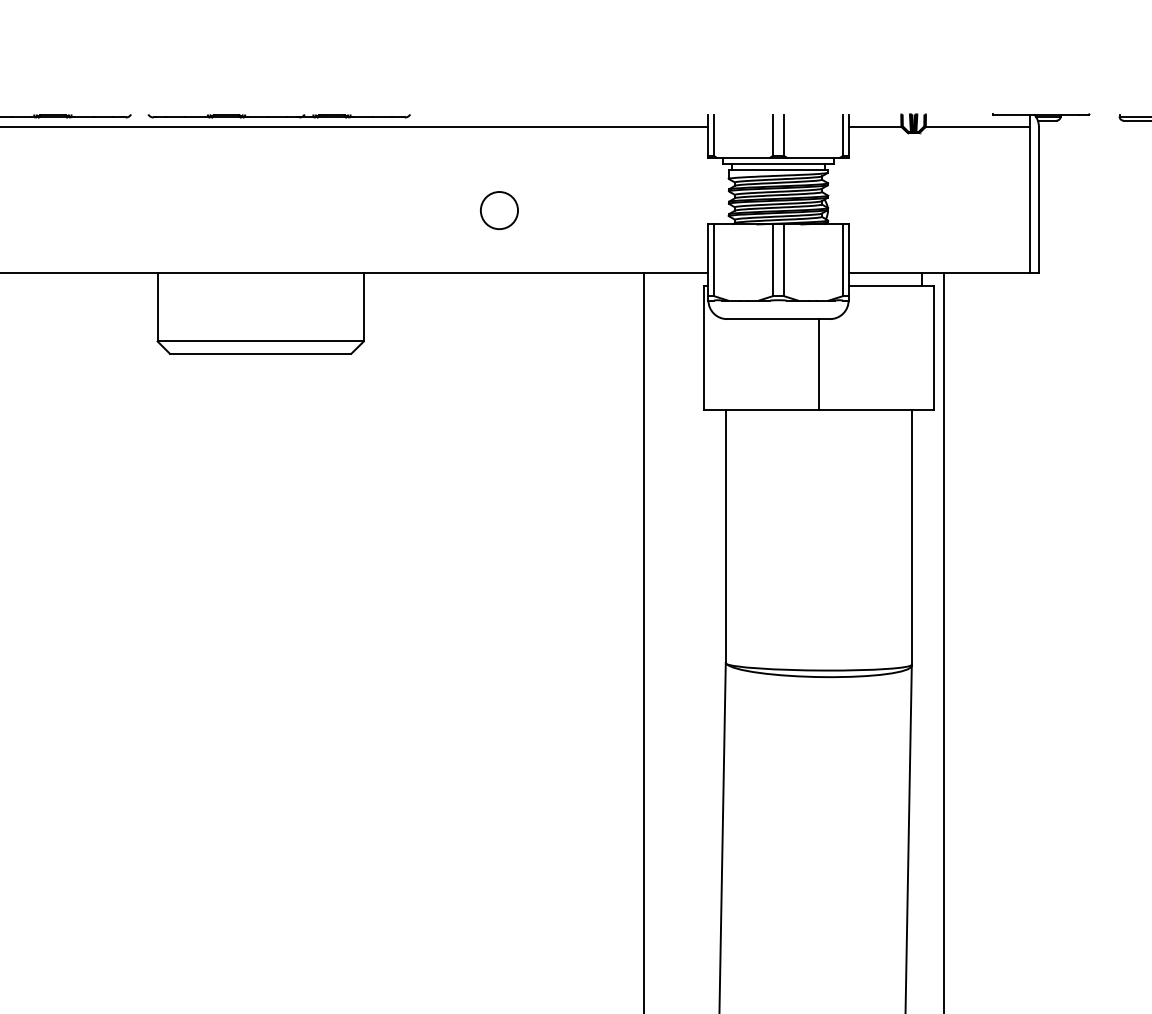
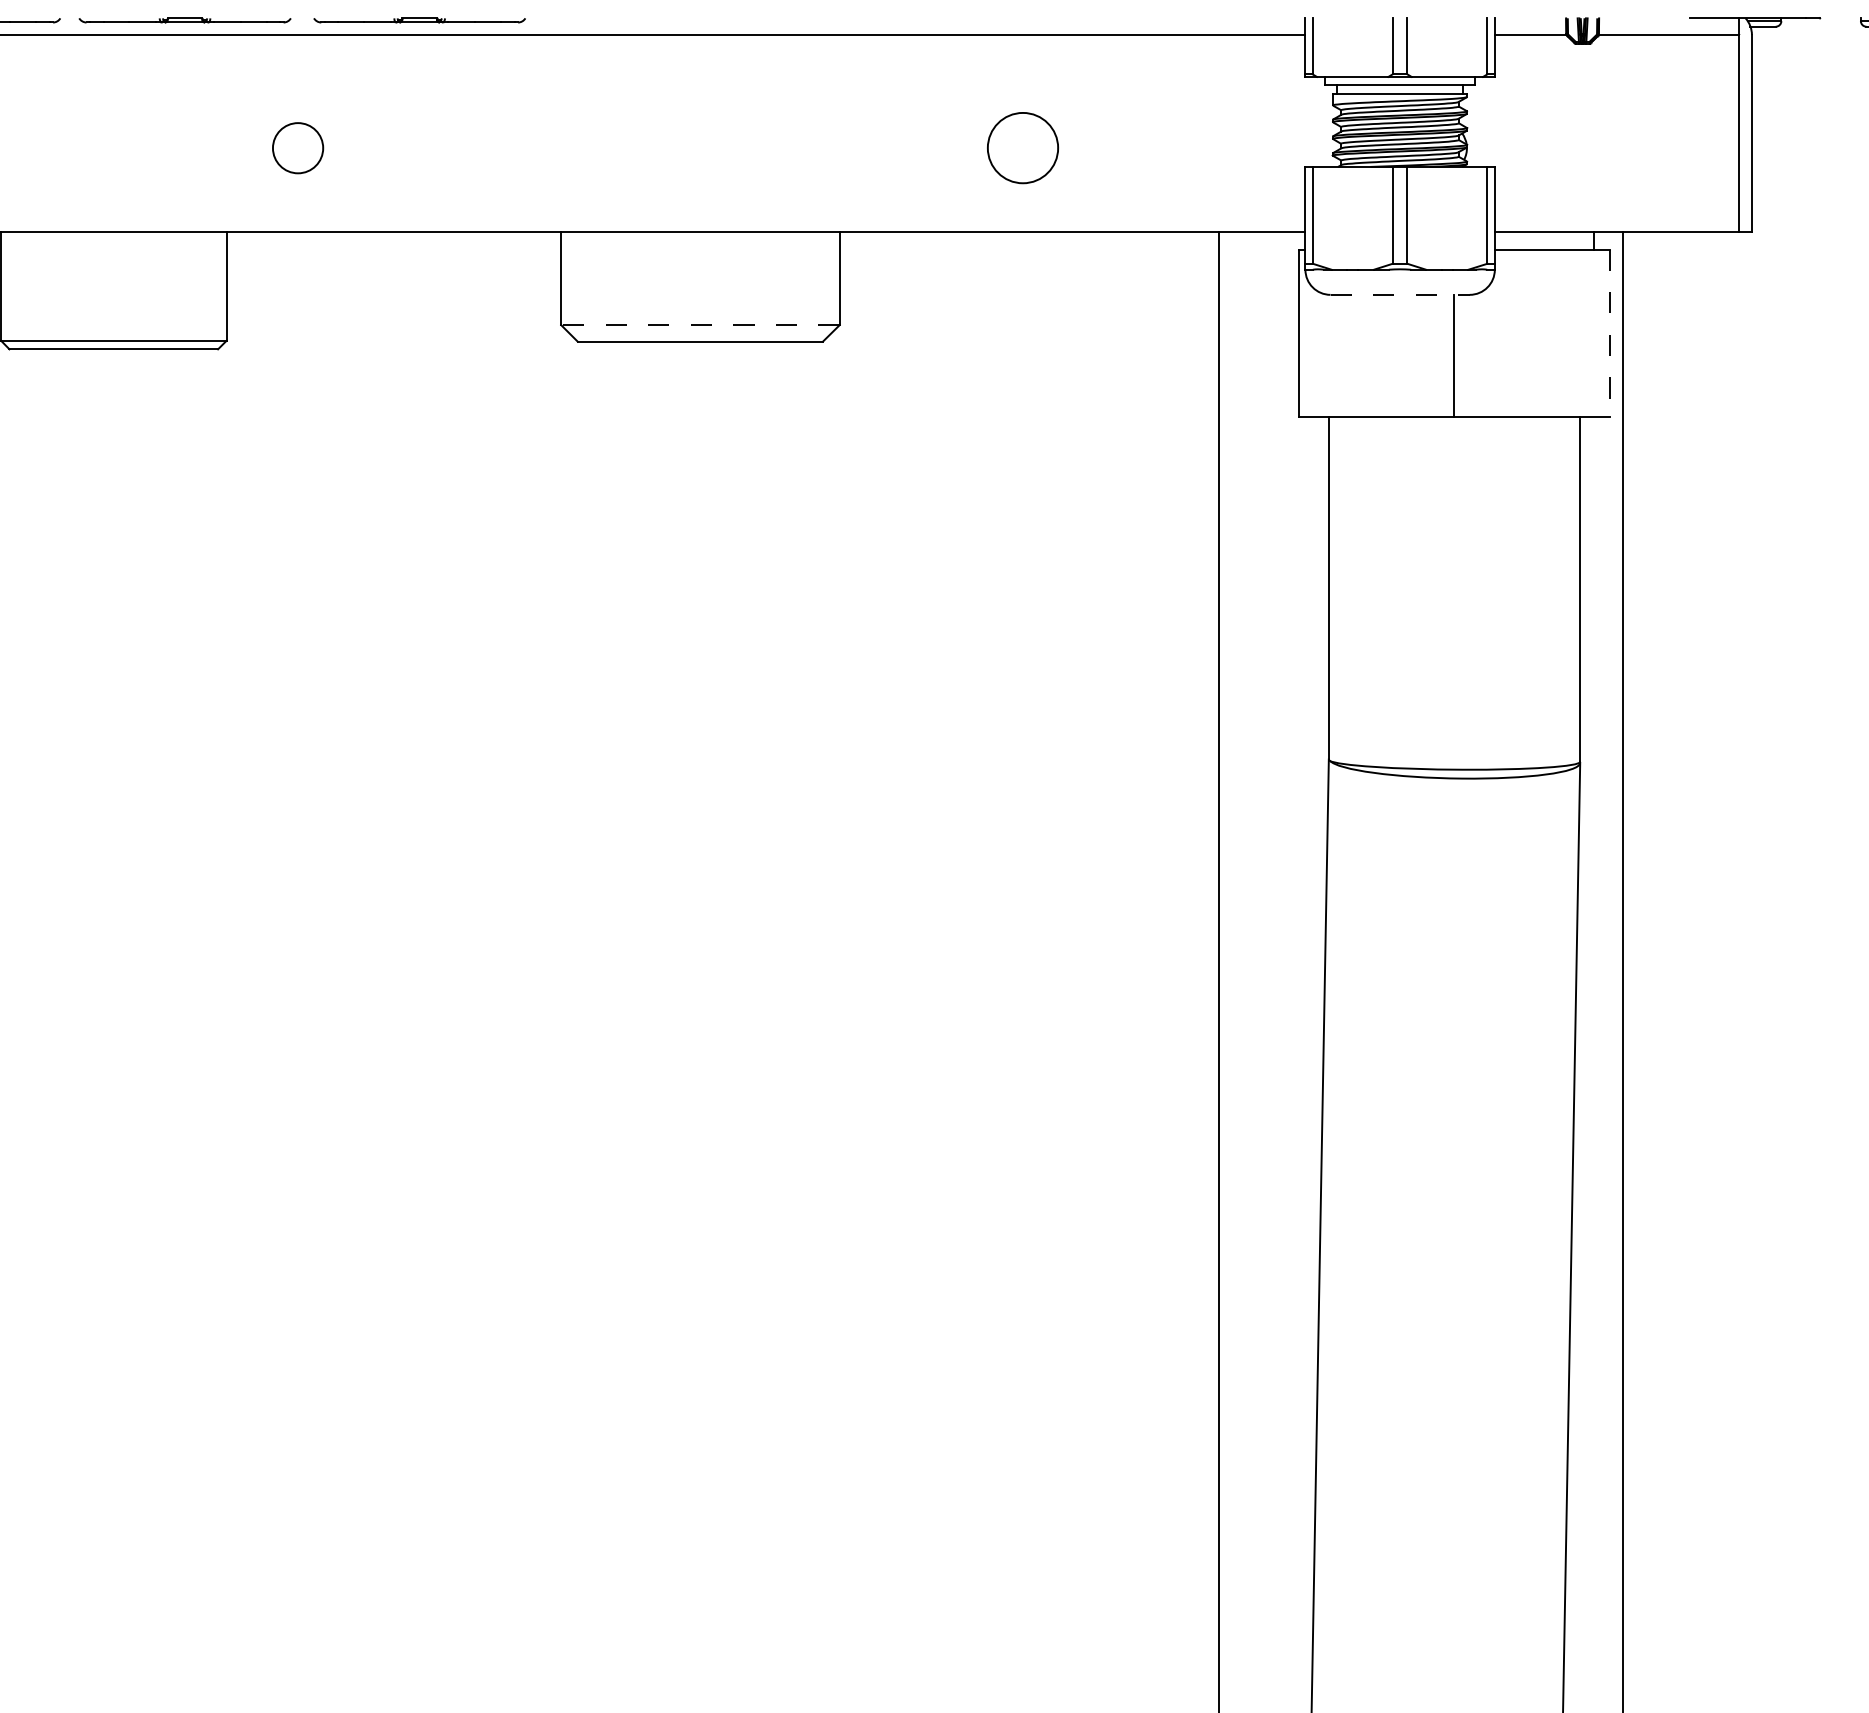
part: (279, 116) -> (725, 20), removed
circle: (499, 210) -> (1022, 148), size x1.4
line: (778, 318) -> (1400, 294), solid -> dashed
line: (260, 341) -> (699, 325), solid -> dashed
line: (933, 347) -> (1609, 333), solid -> dashed

